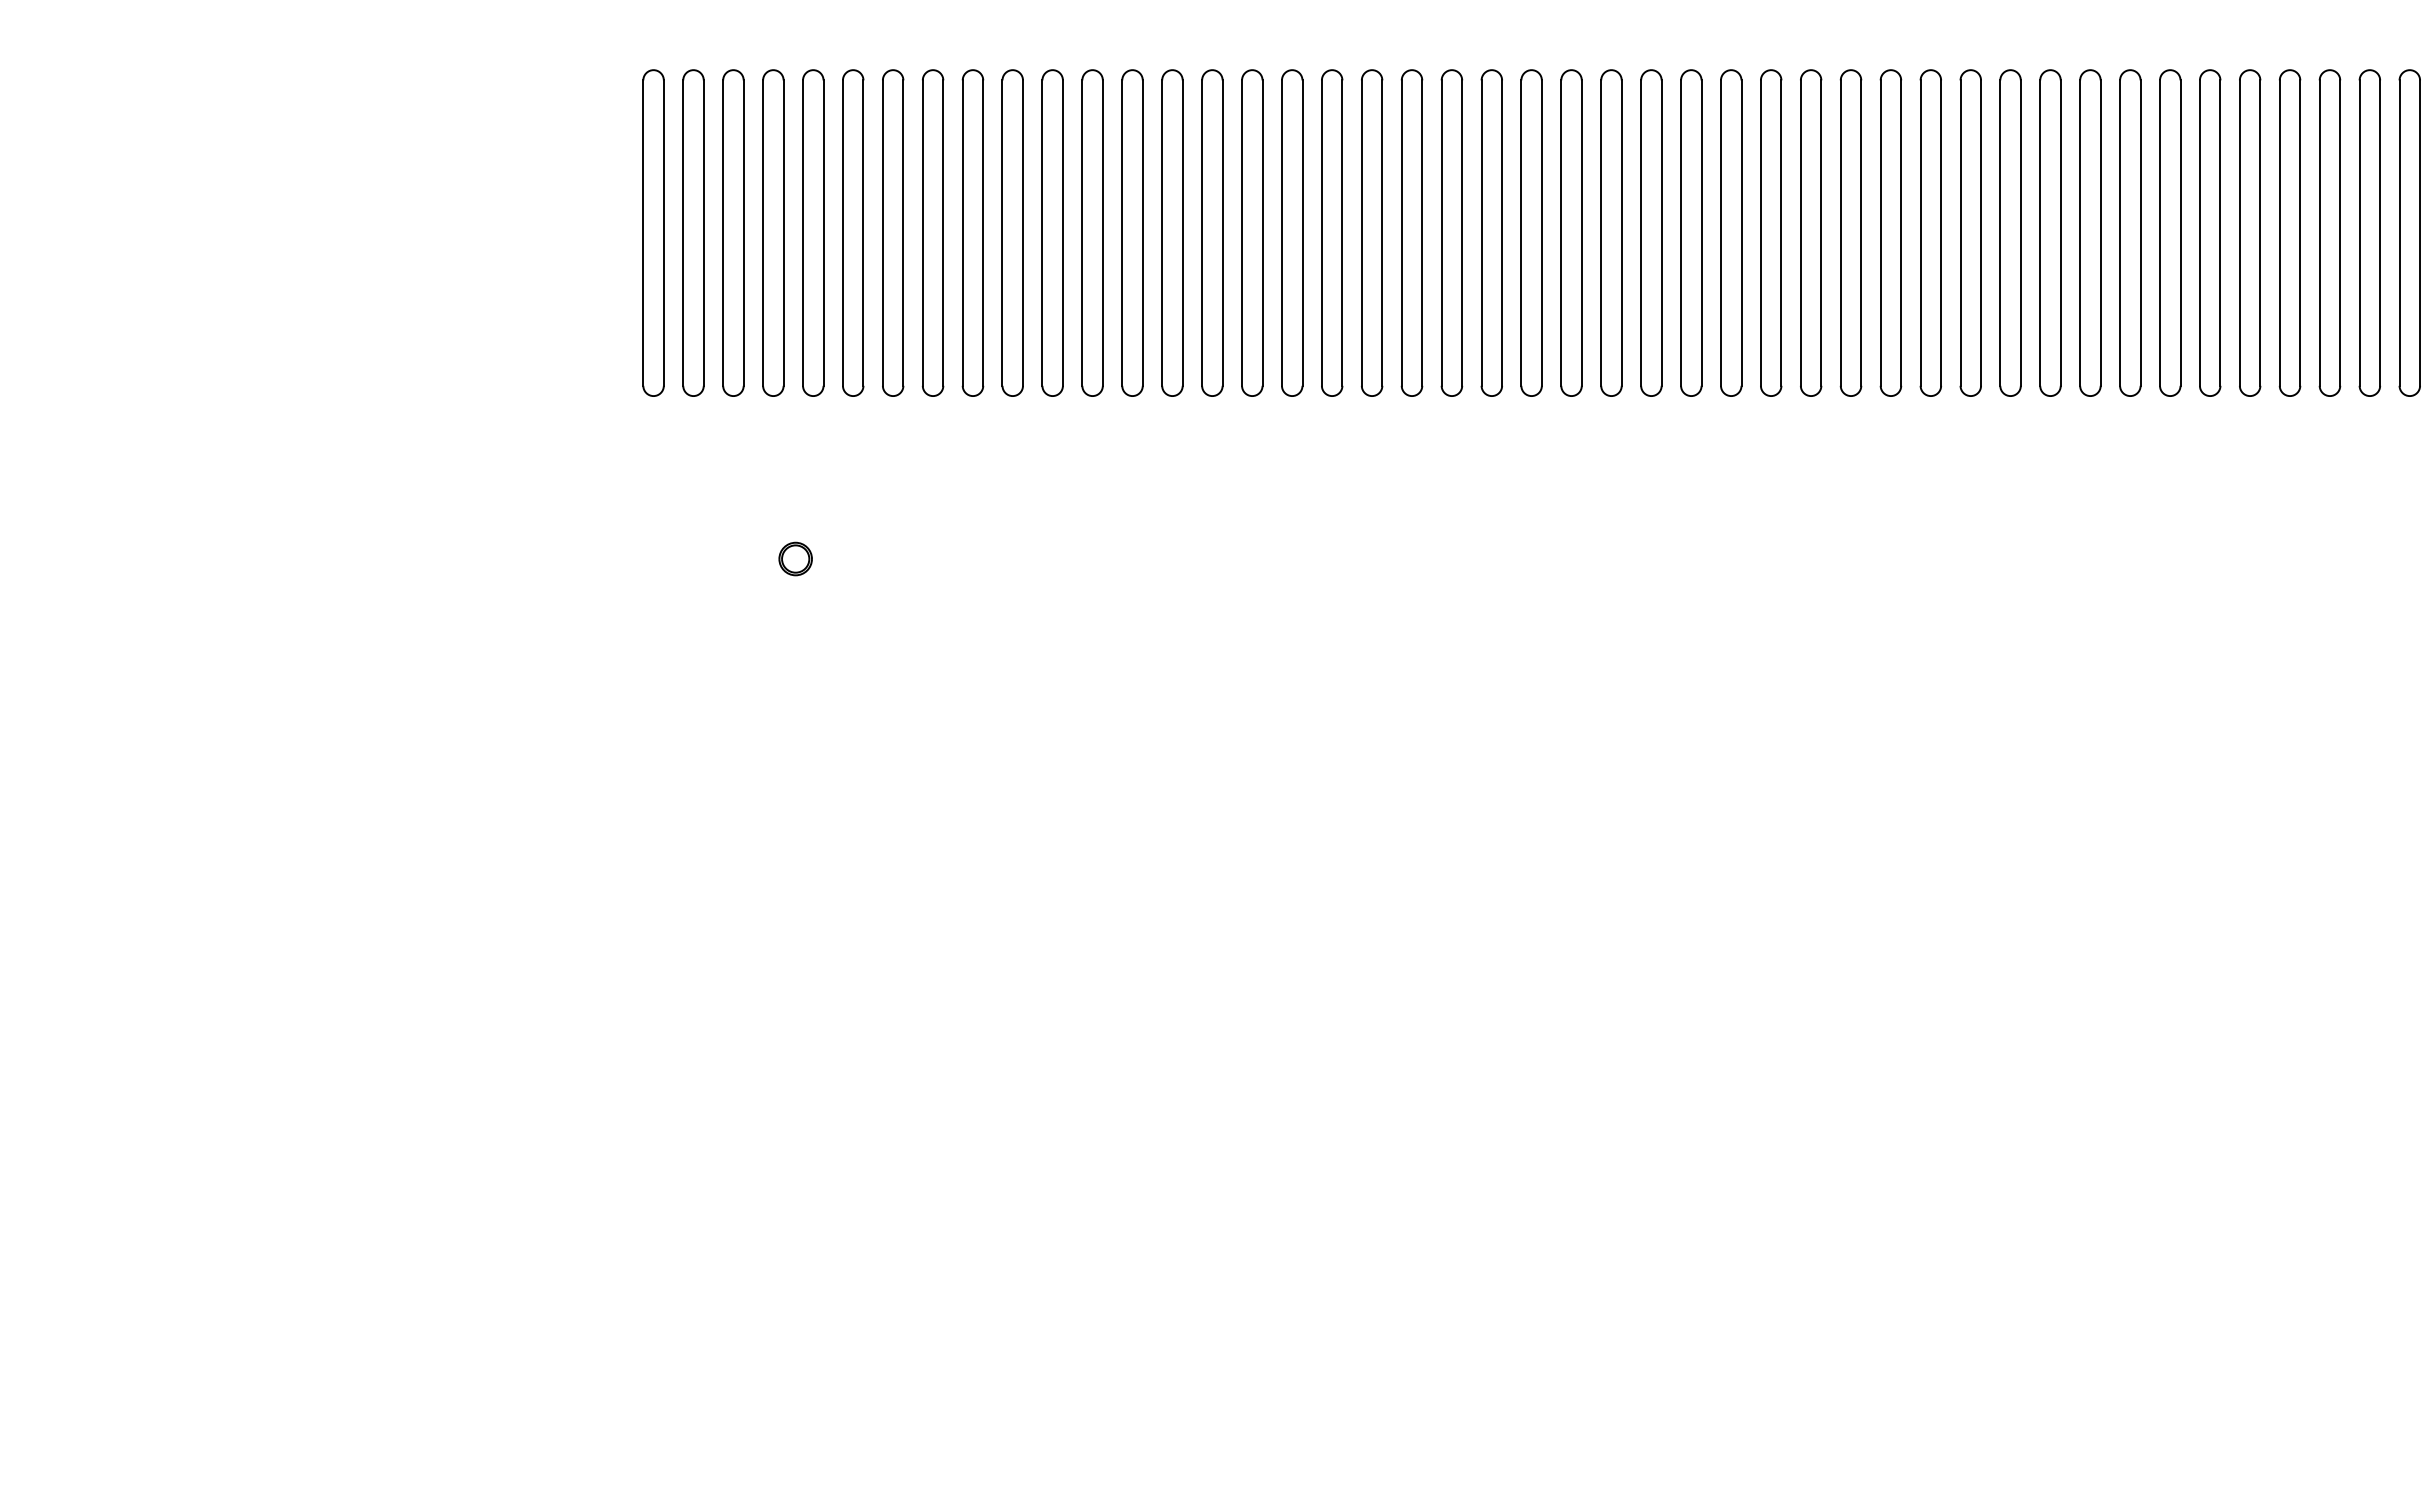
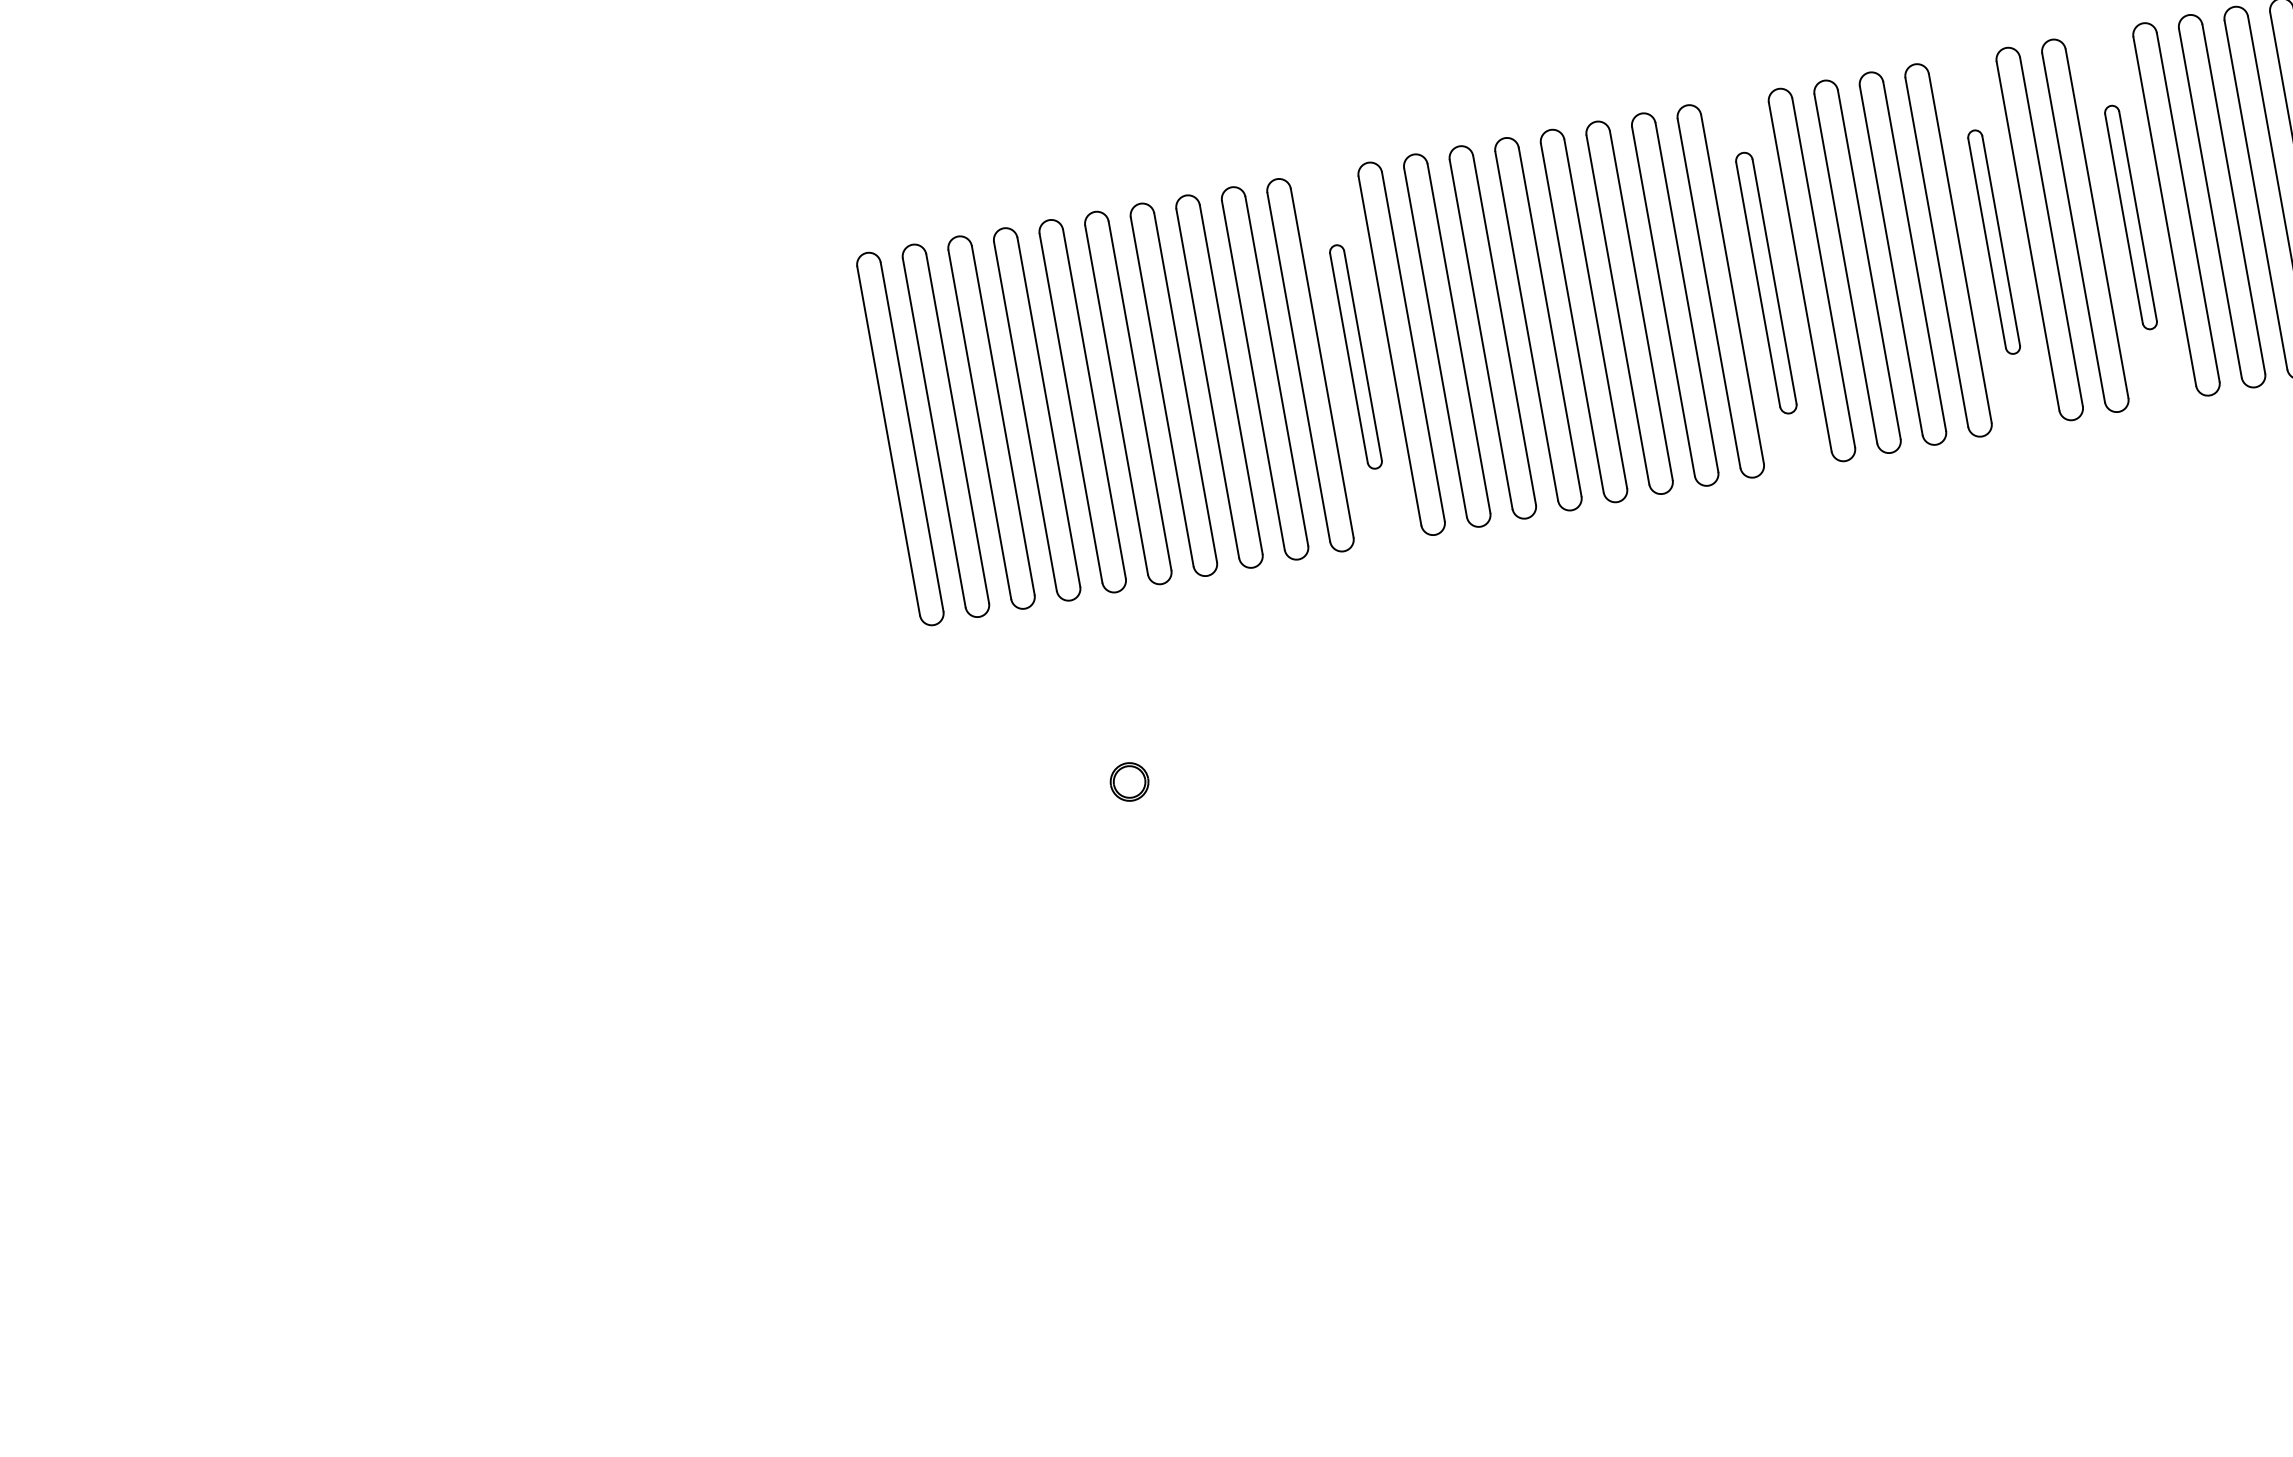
part: (1052, 232) -> (1355, 356), size x0.6
part: (1411, 232) -> (1765, 282), size x0.7
part: (1611, 232) -> (1994, 241), size x0.6
part: (1731, 232) -> (2131, 216), size x0.6

